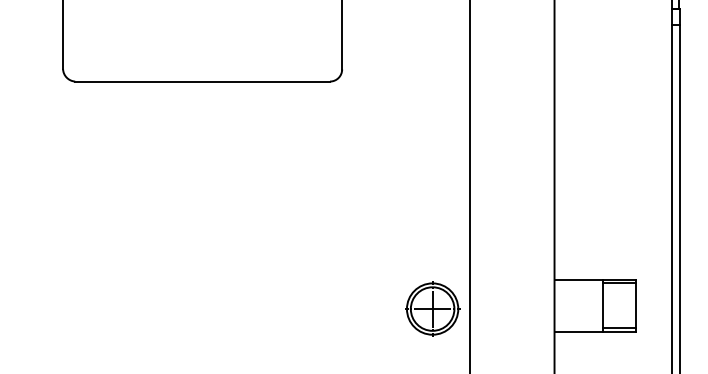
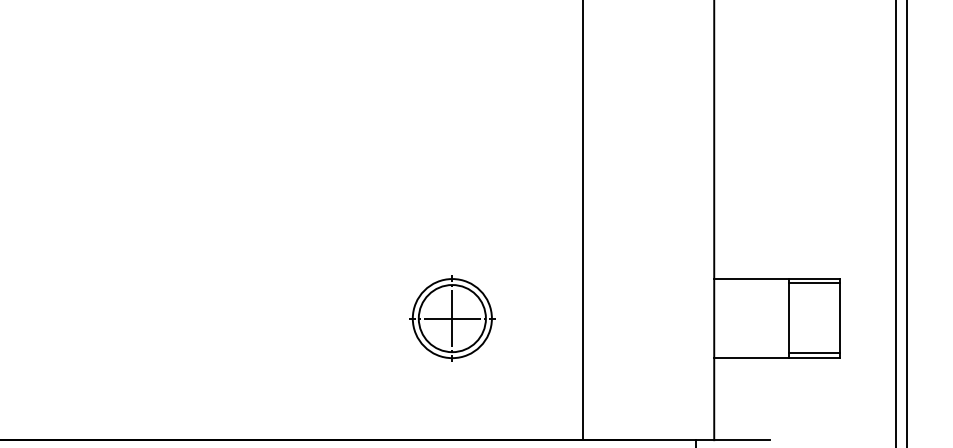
part: (432, 308) -> (452, 317), moved

